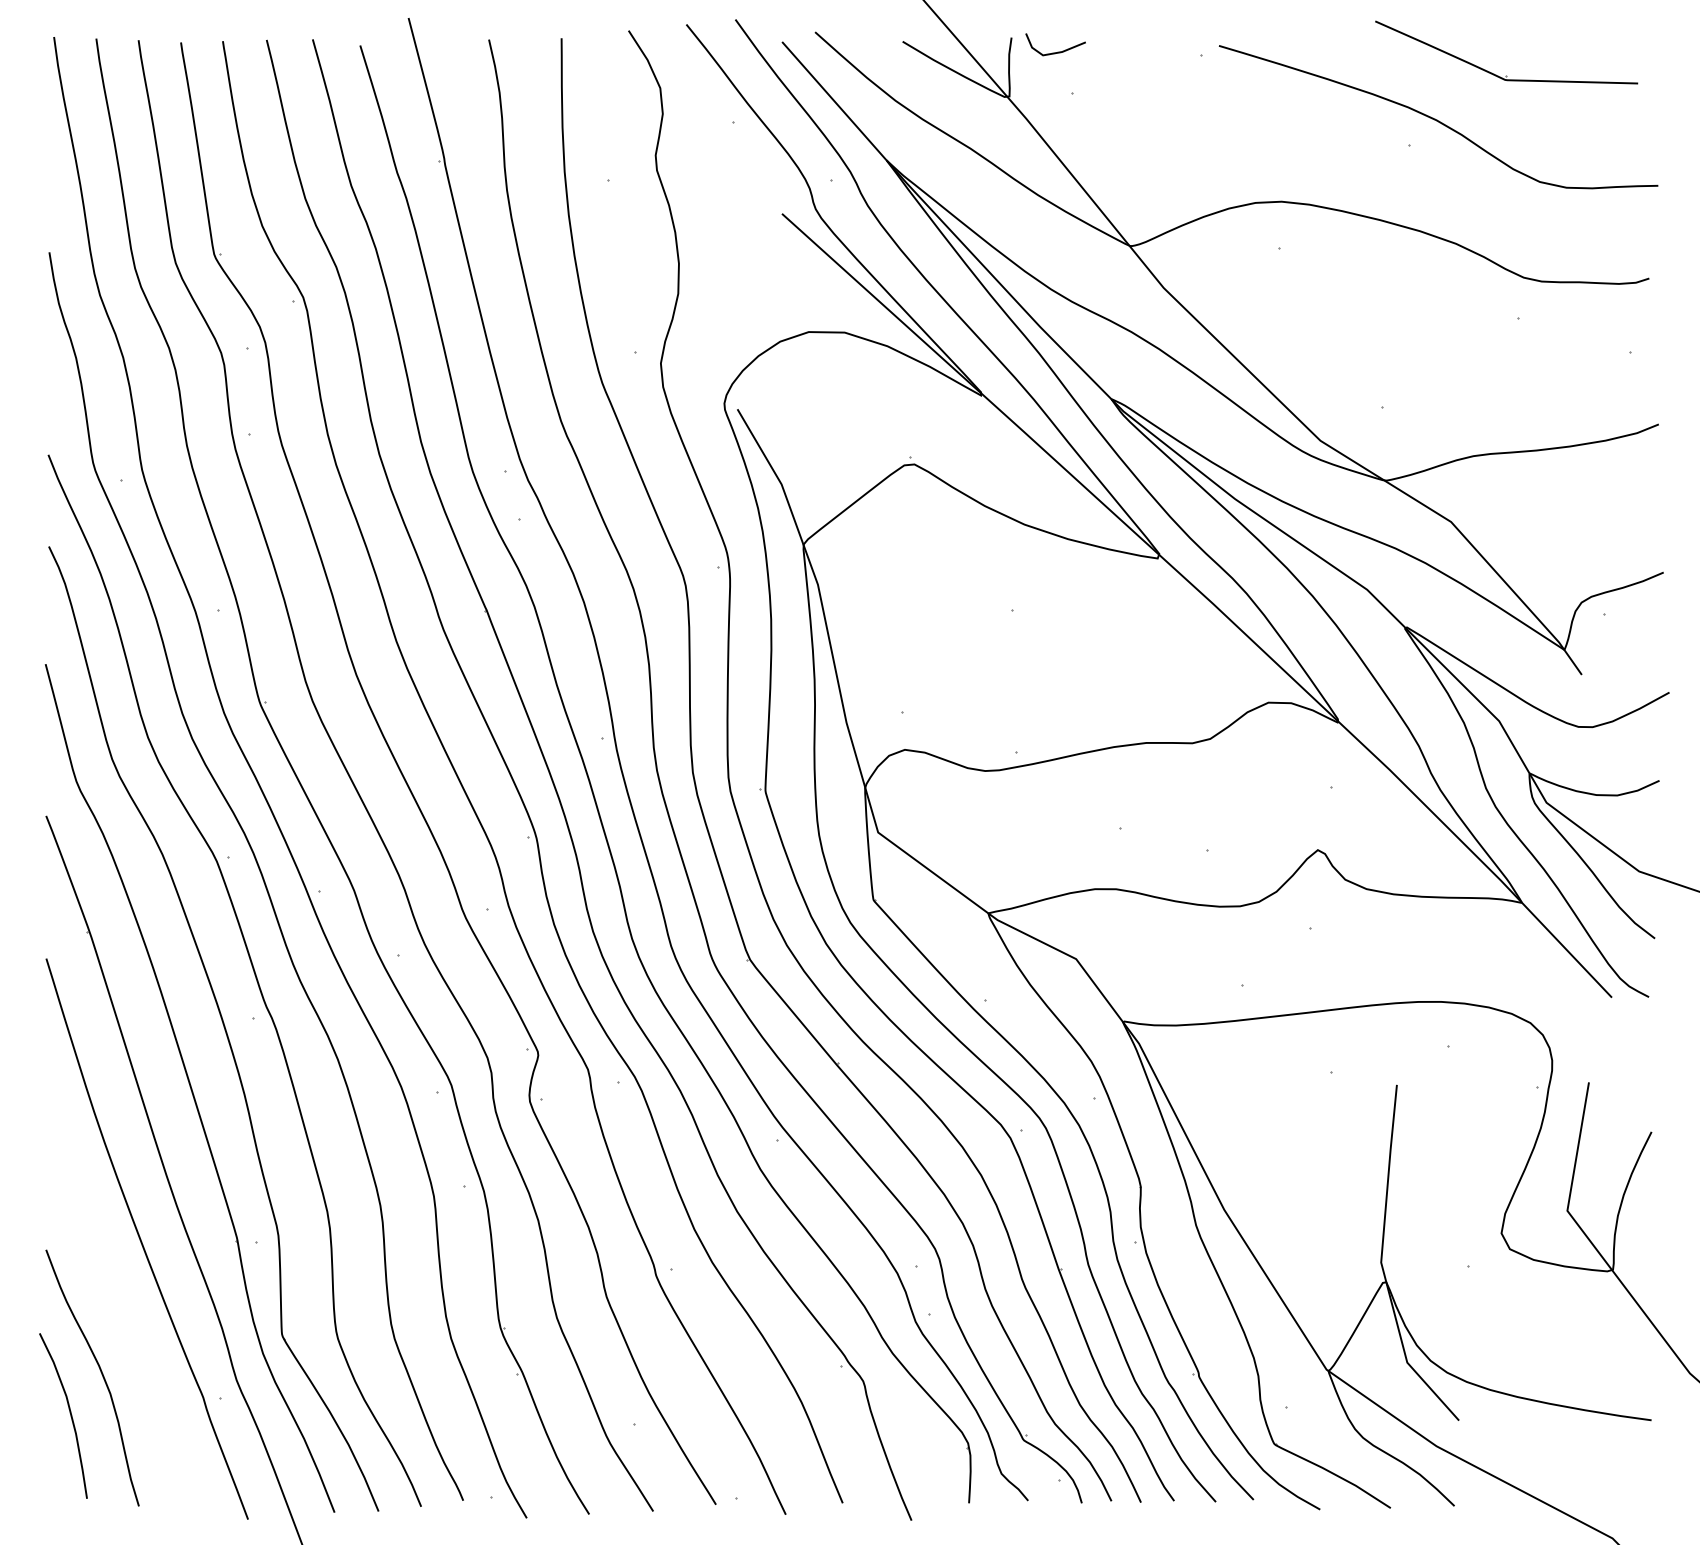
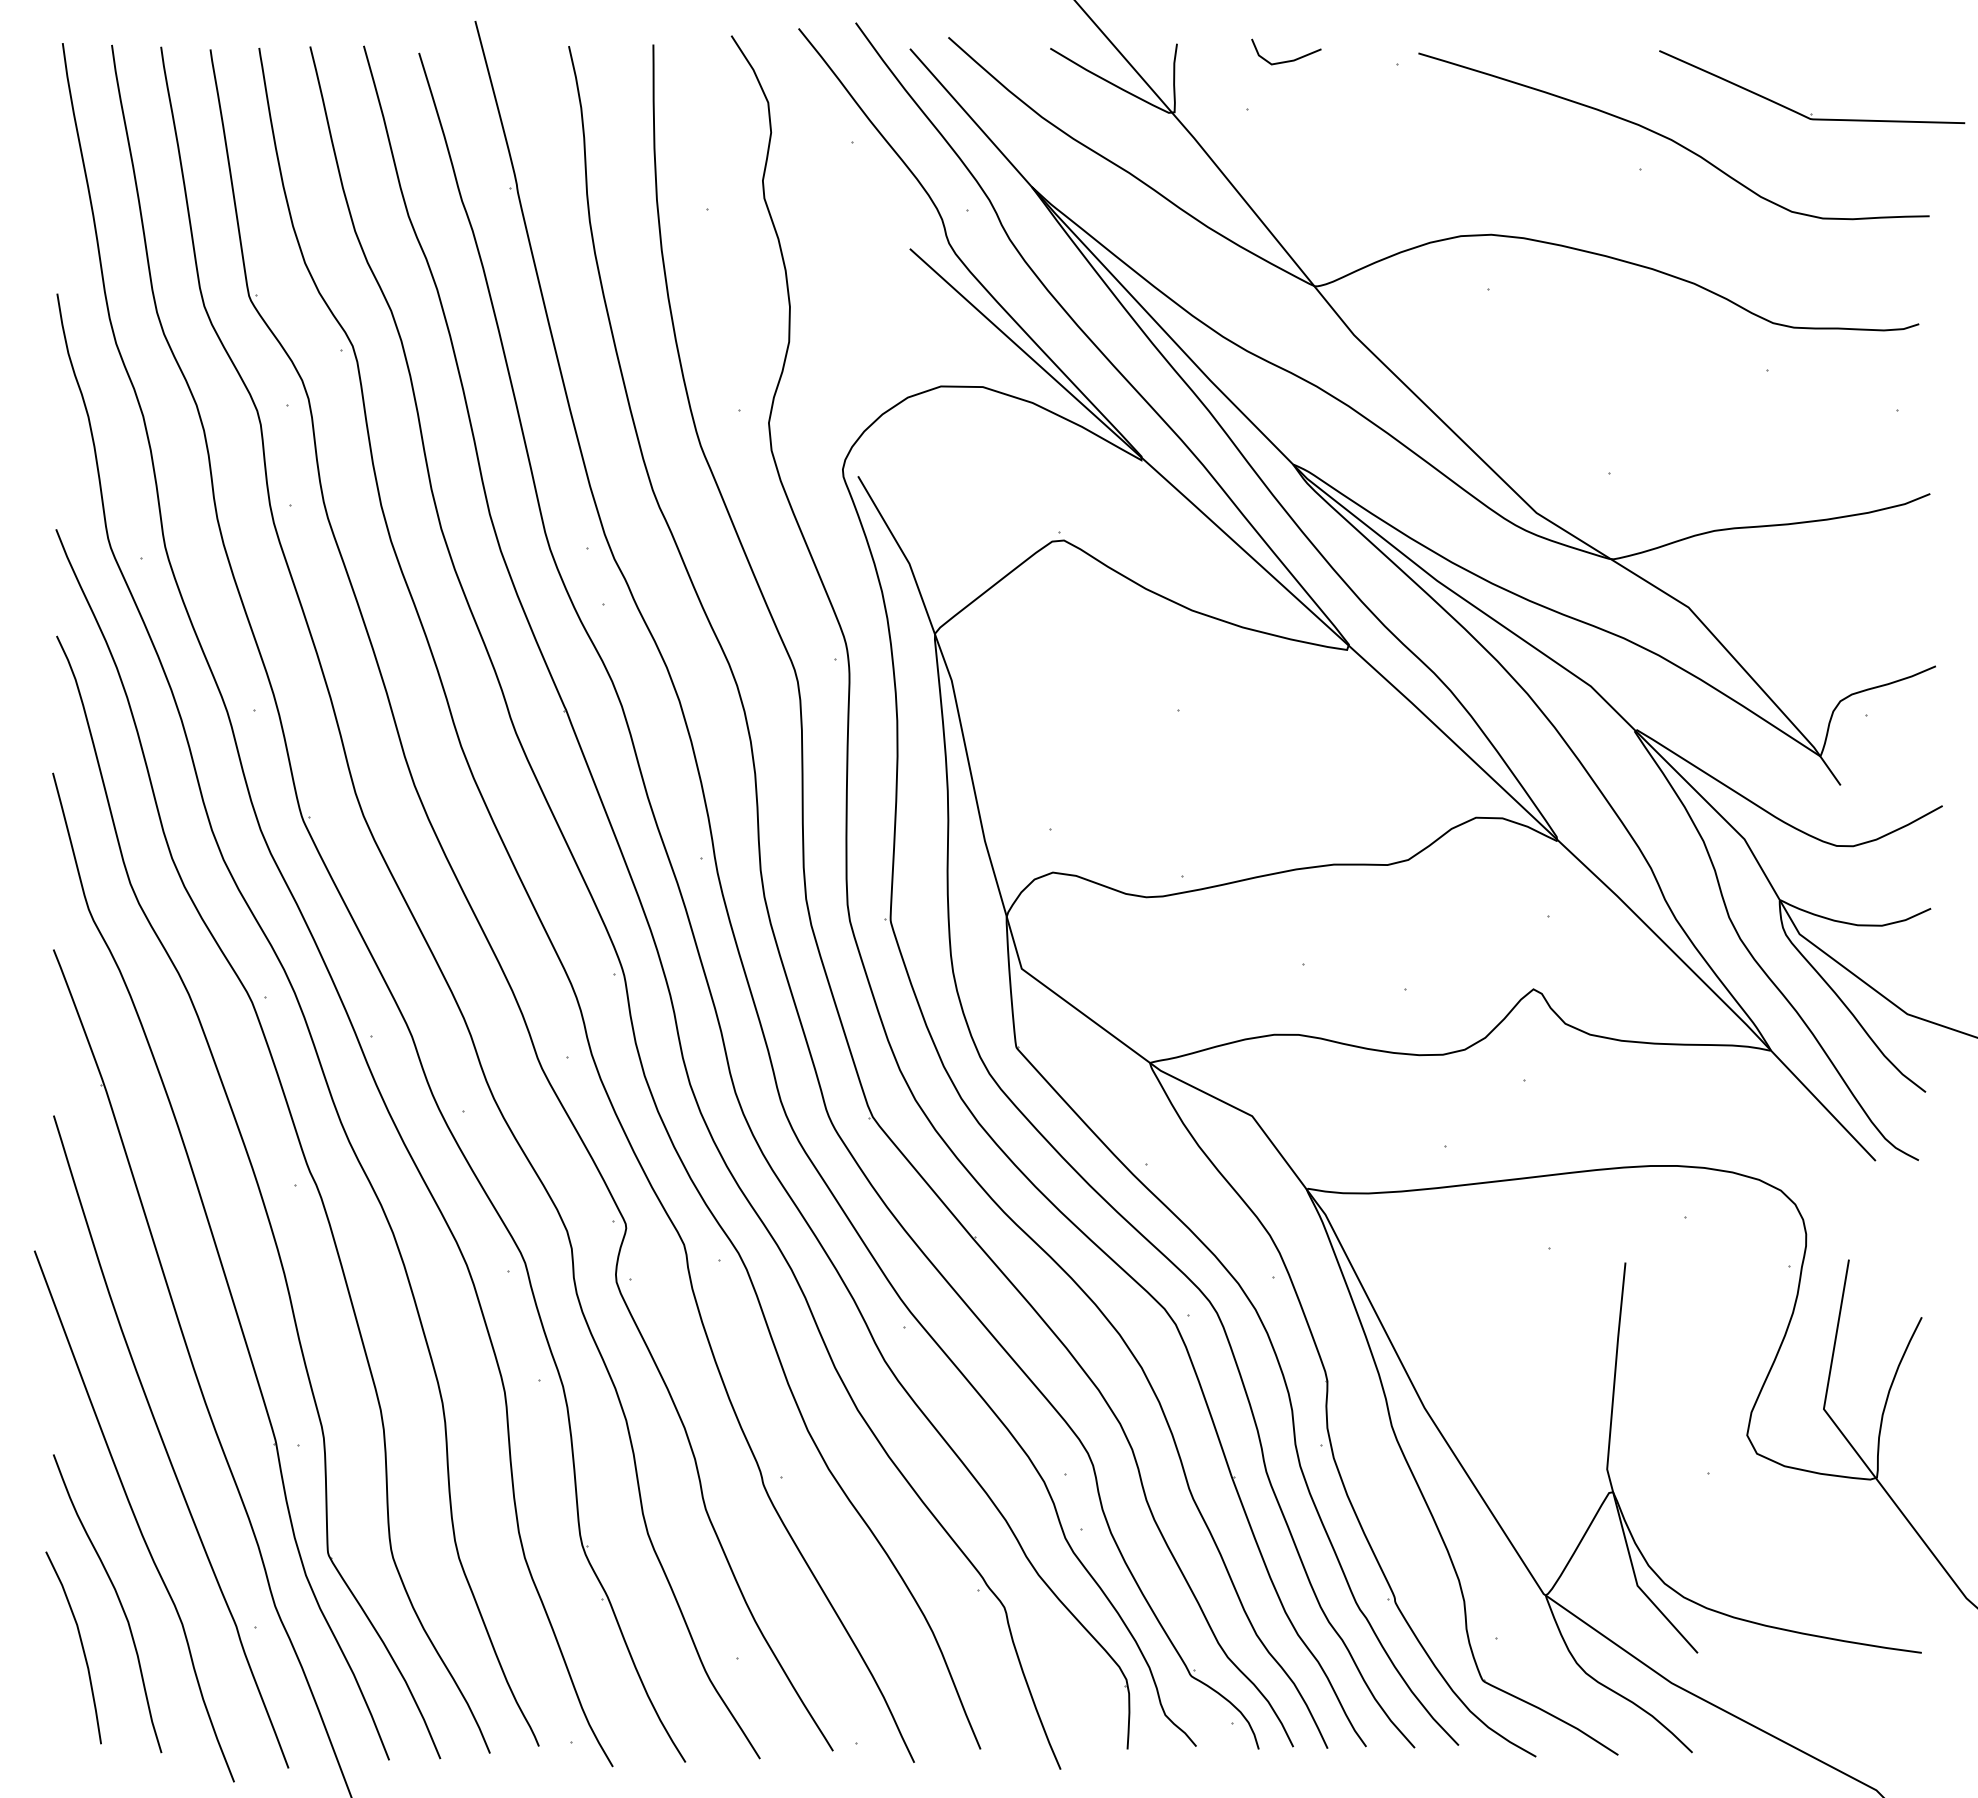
line: (1055, 51) -> (1286, 60), moved
part: (1506, 75) -> (1811, 113), moved
curve: (114, 1303) -> (133, 1516), added

